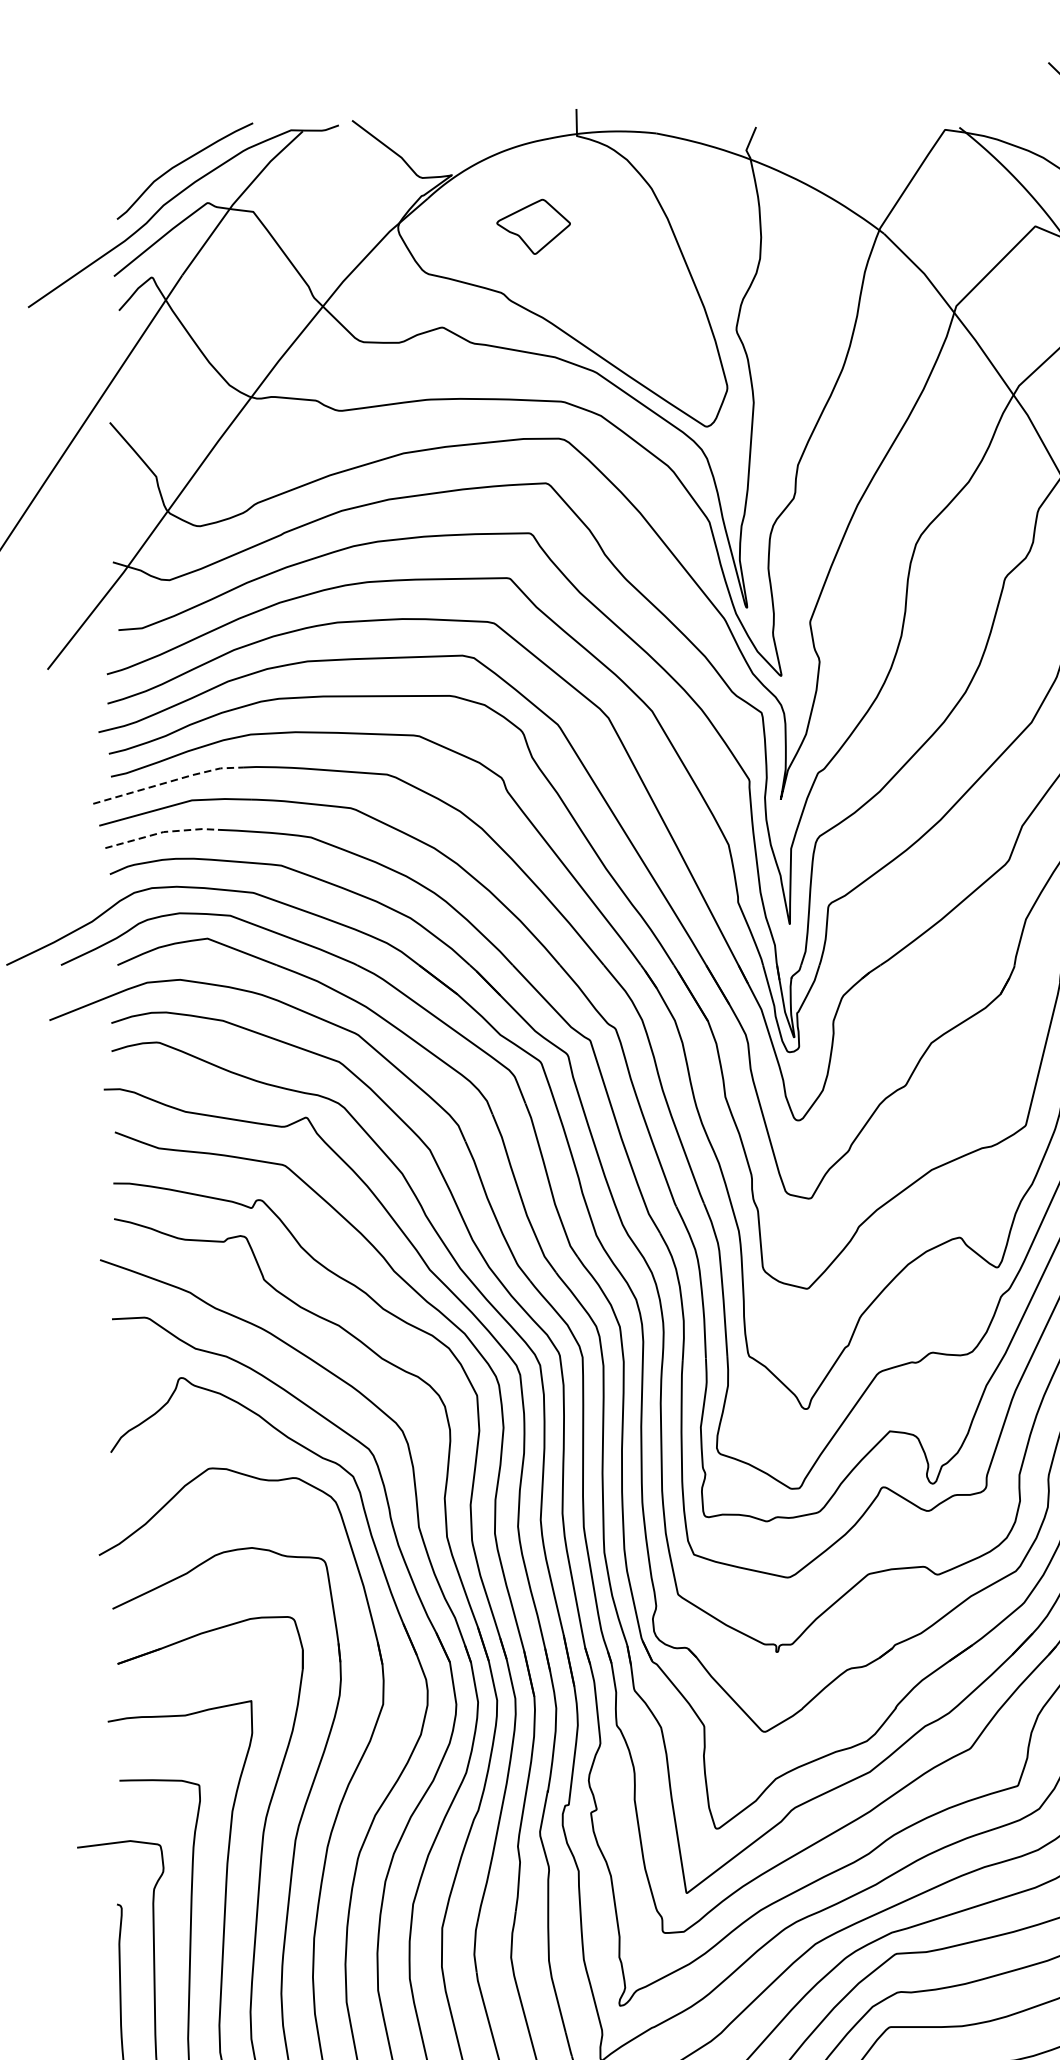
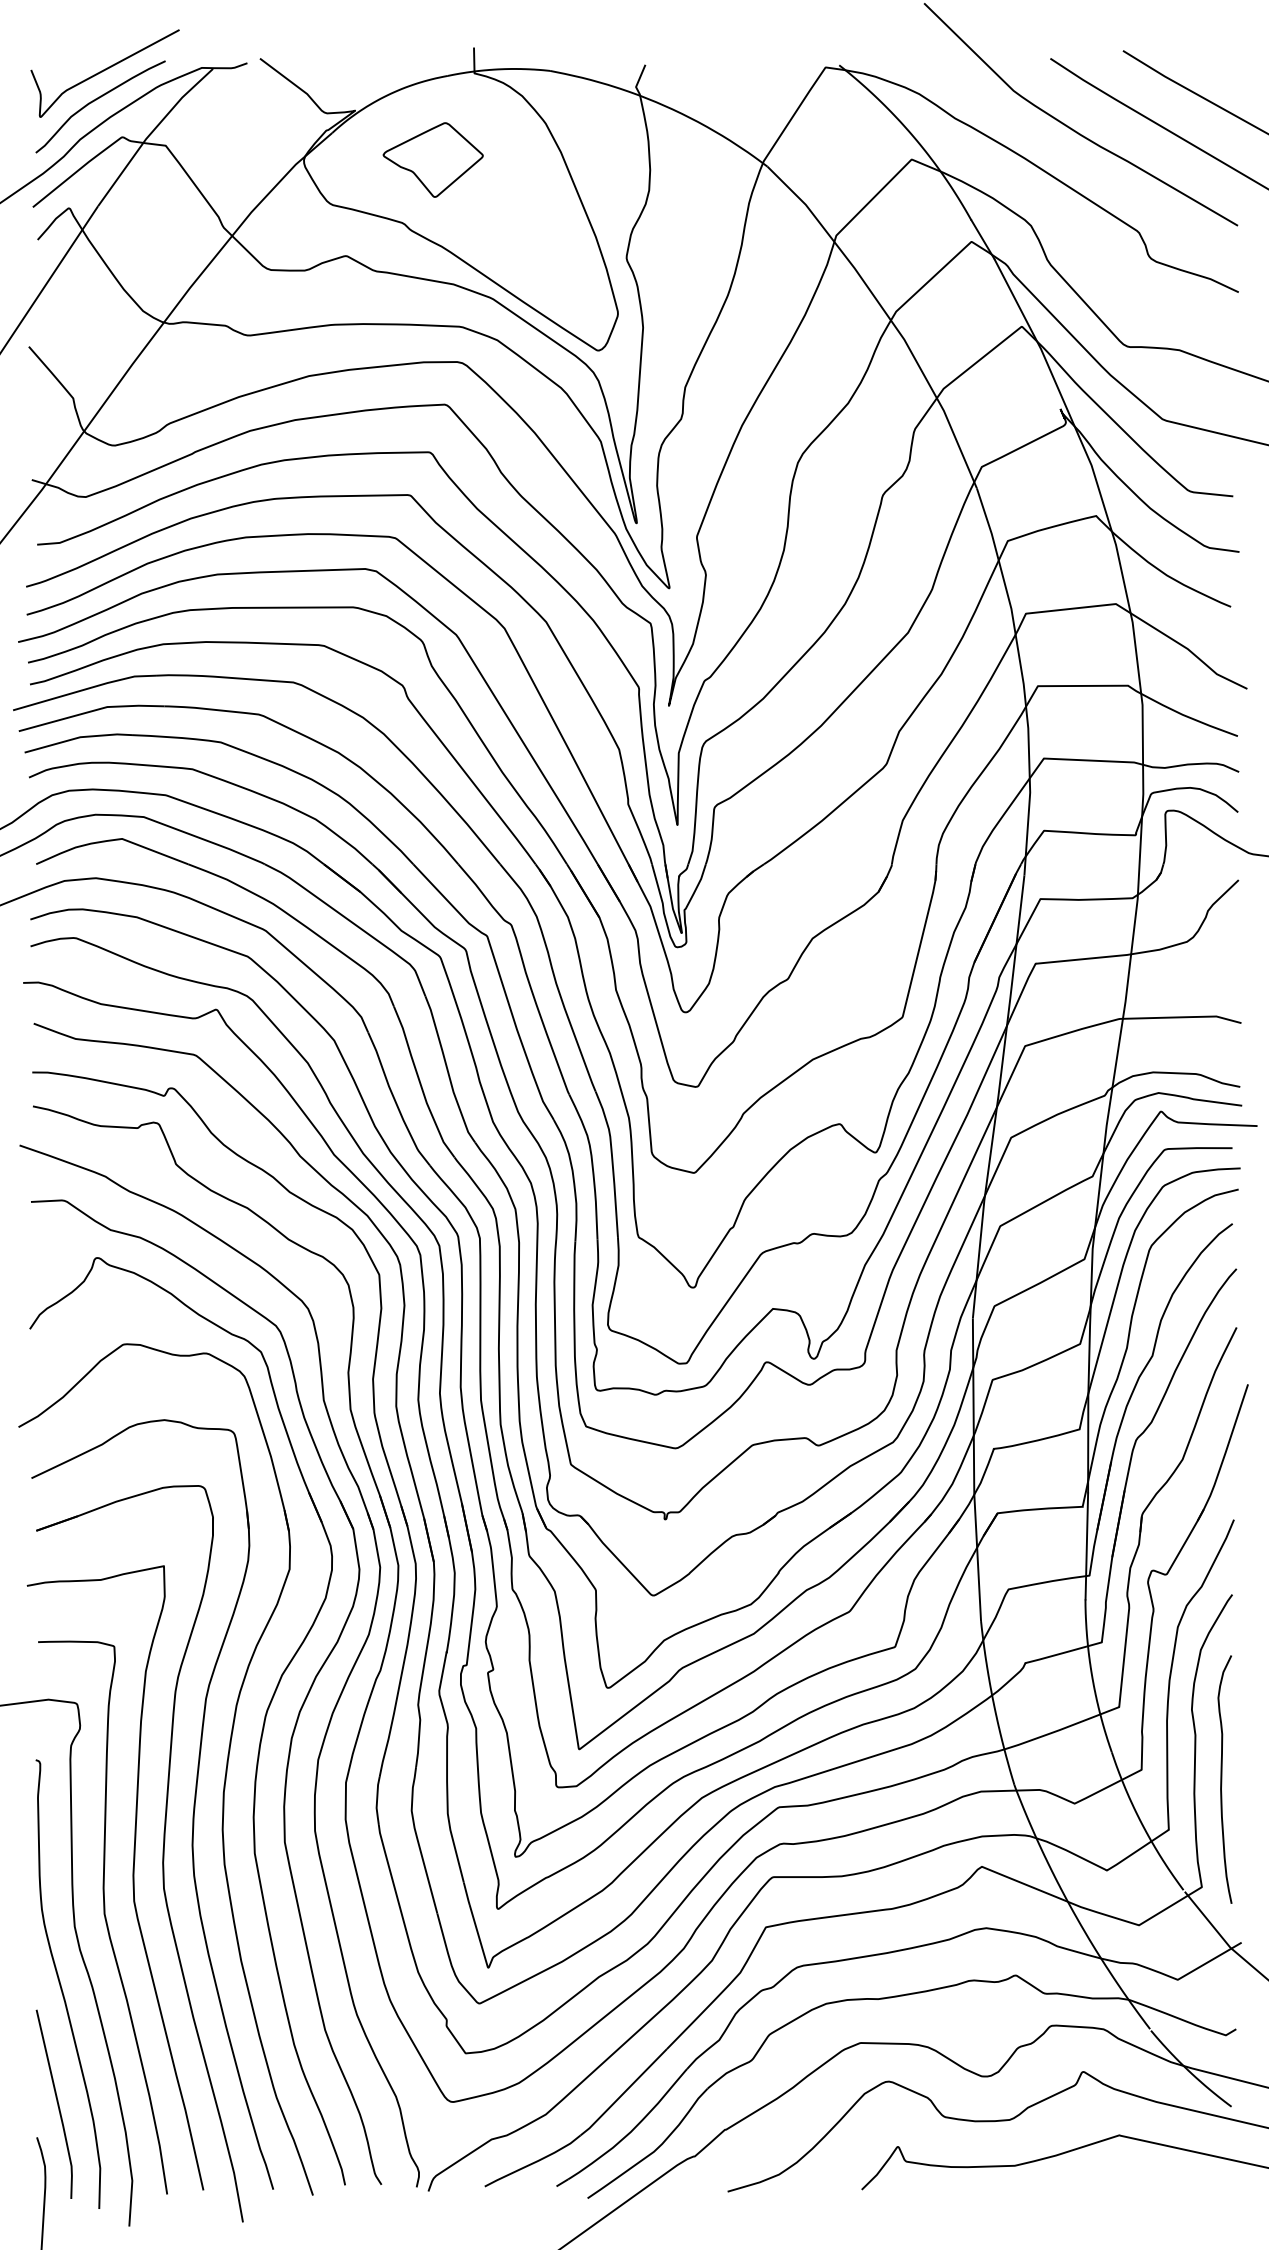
curve: (189, 134) -> (104, 71), added
part: (532, 226) -> (432, 159), size x1.43
line: (169, 781) -> (85, 689), dashed -> solid
line: (161, 832) -> (78, 737), dashed -> solid

